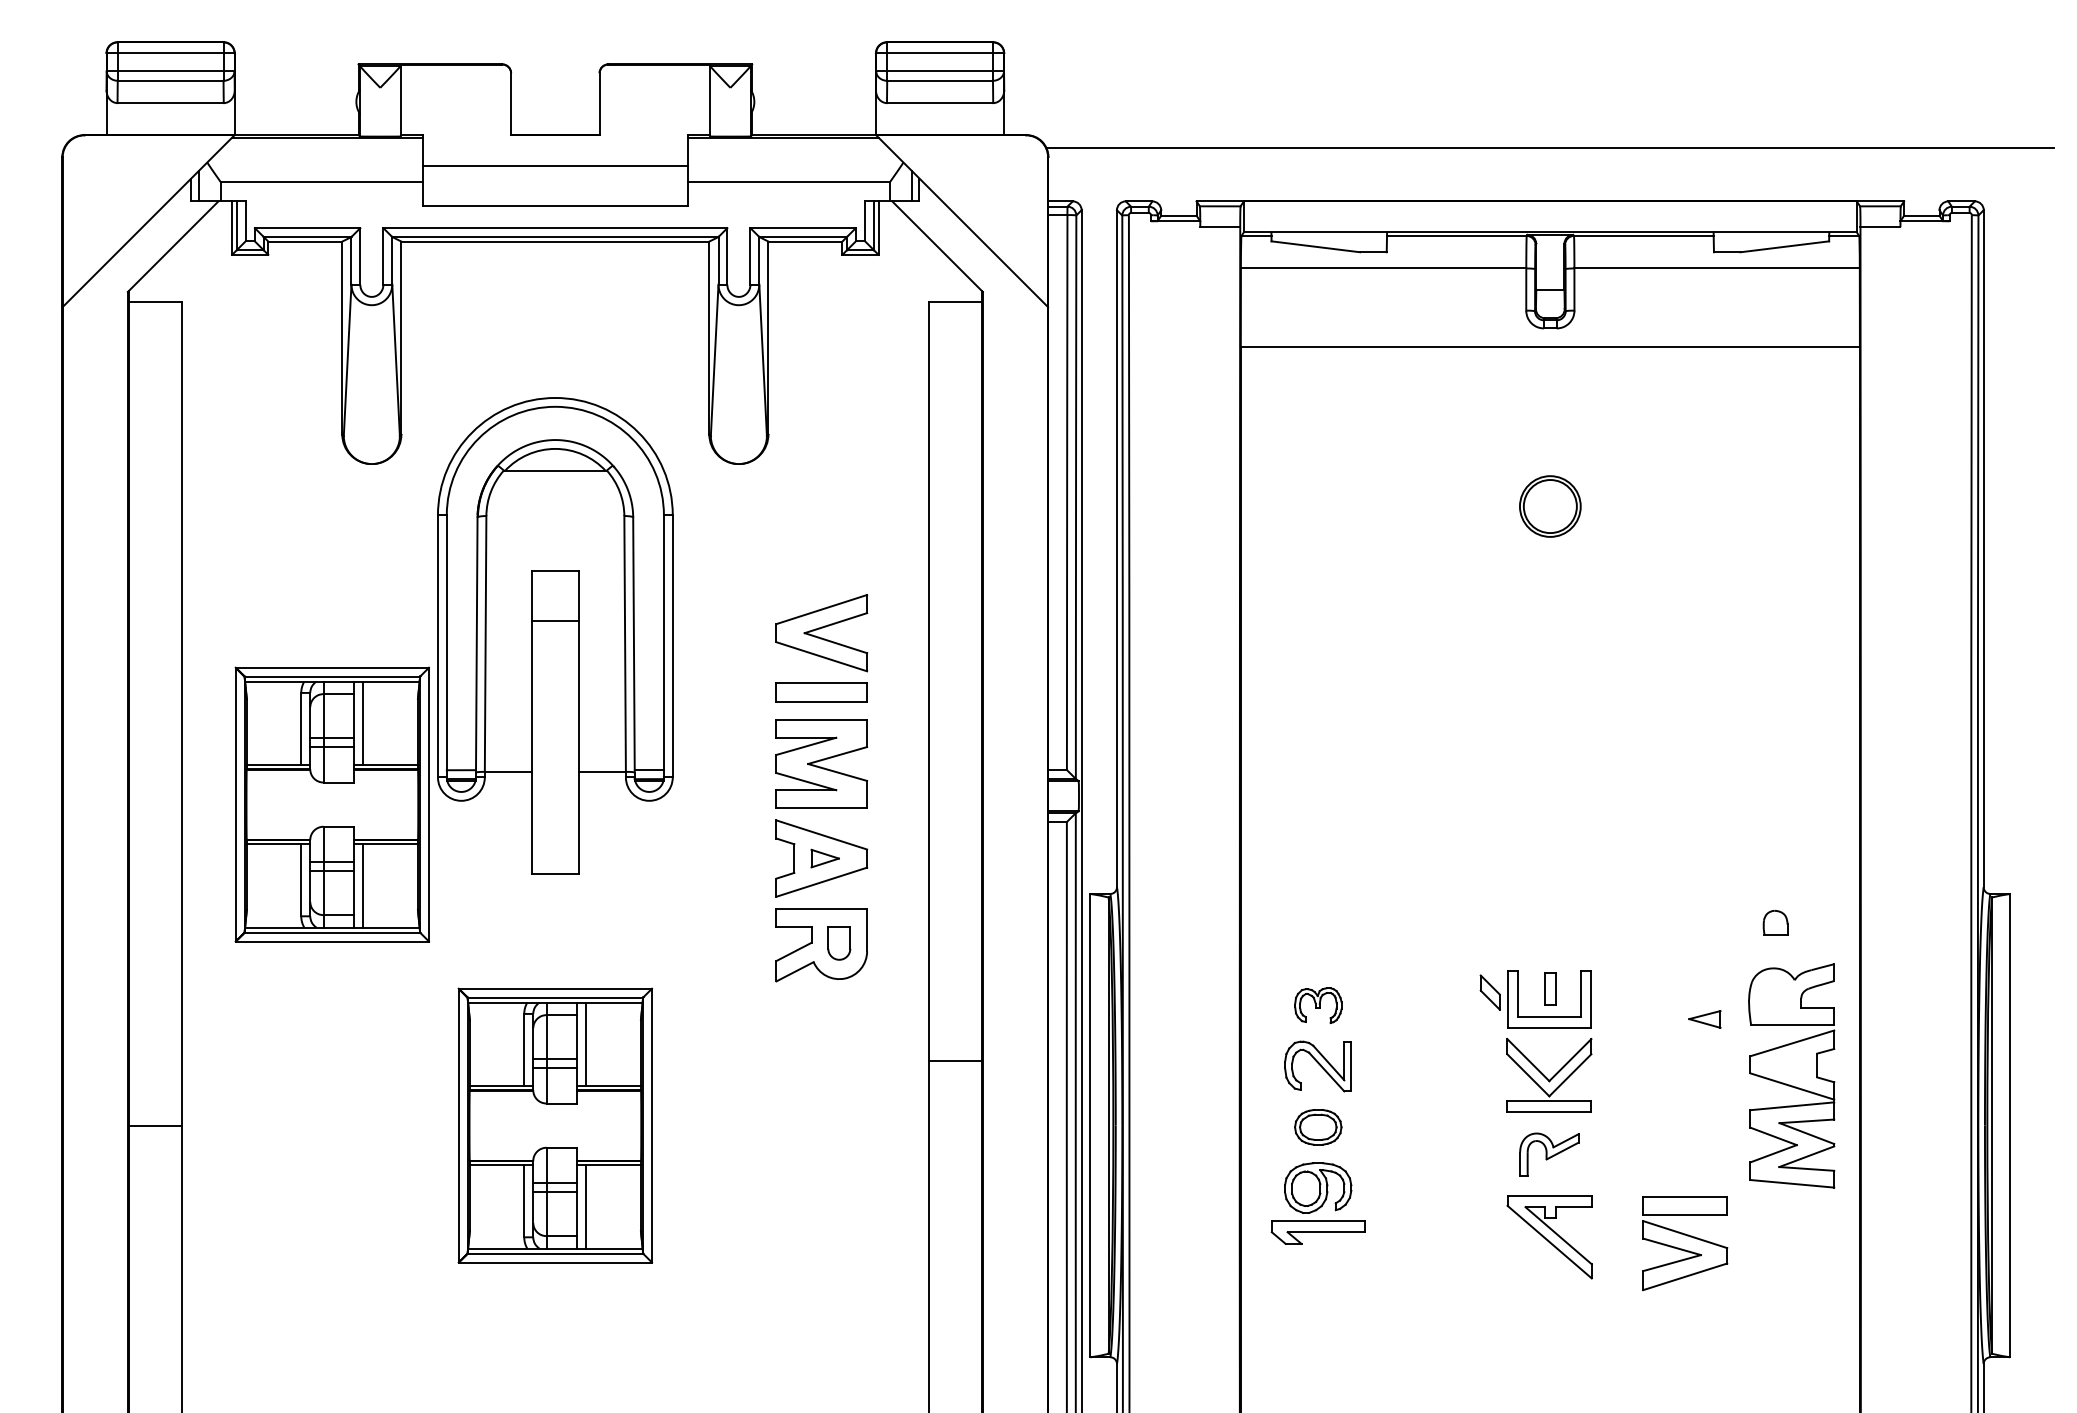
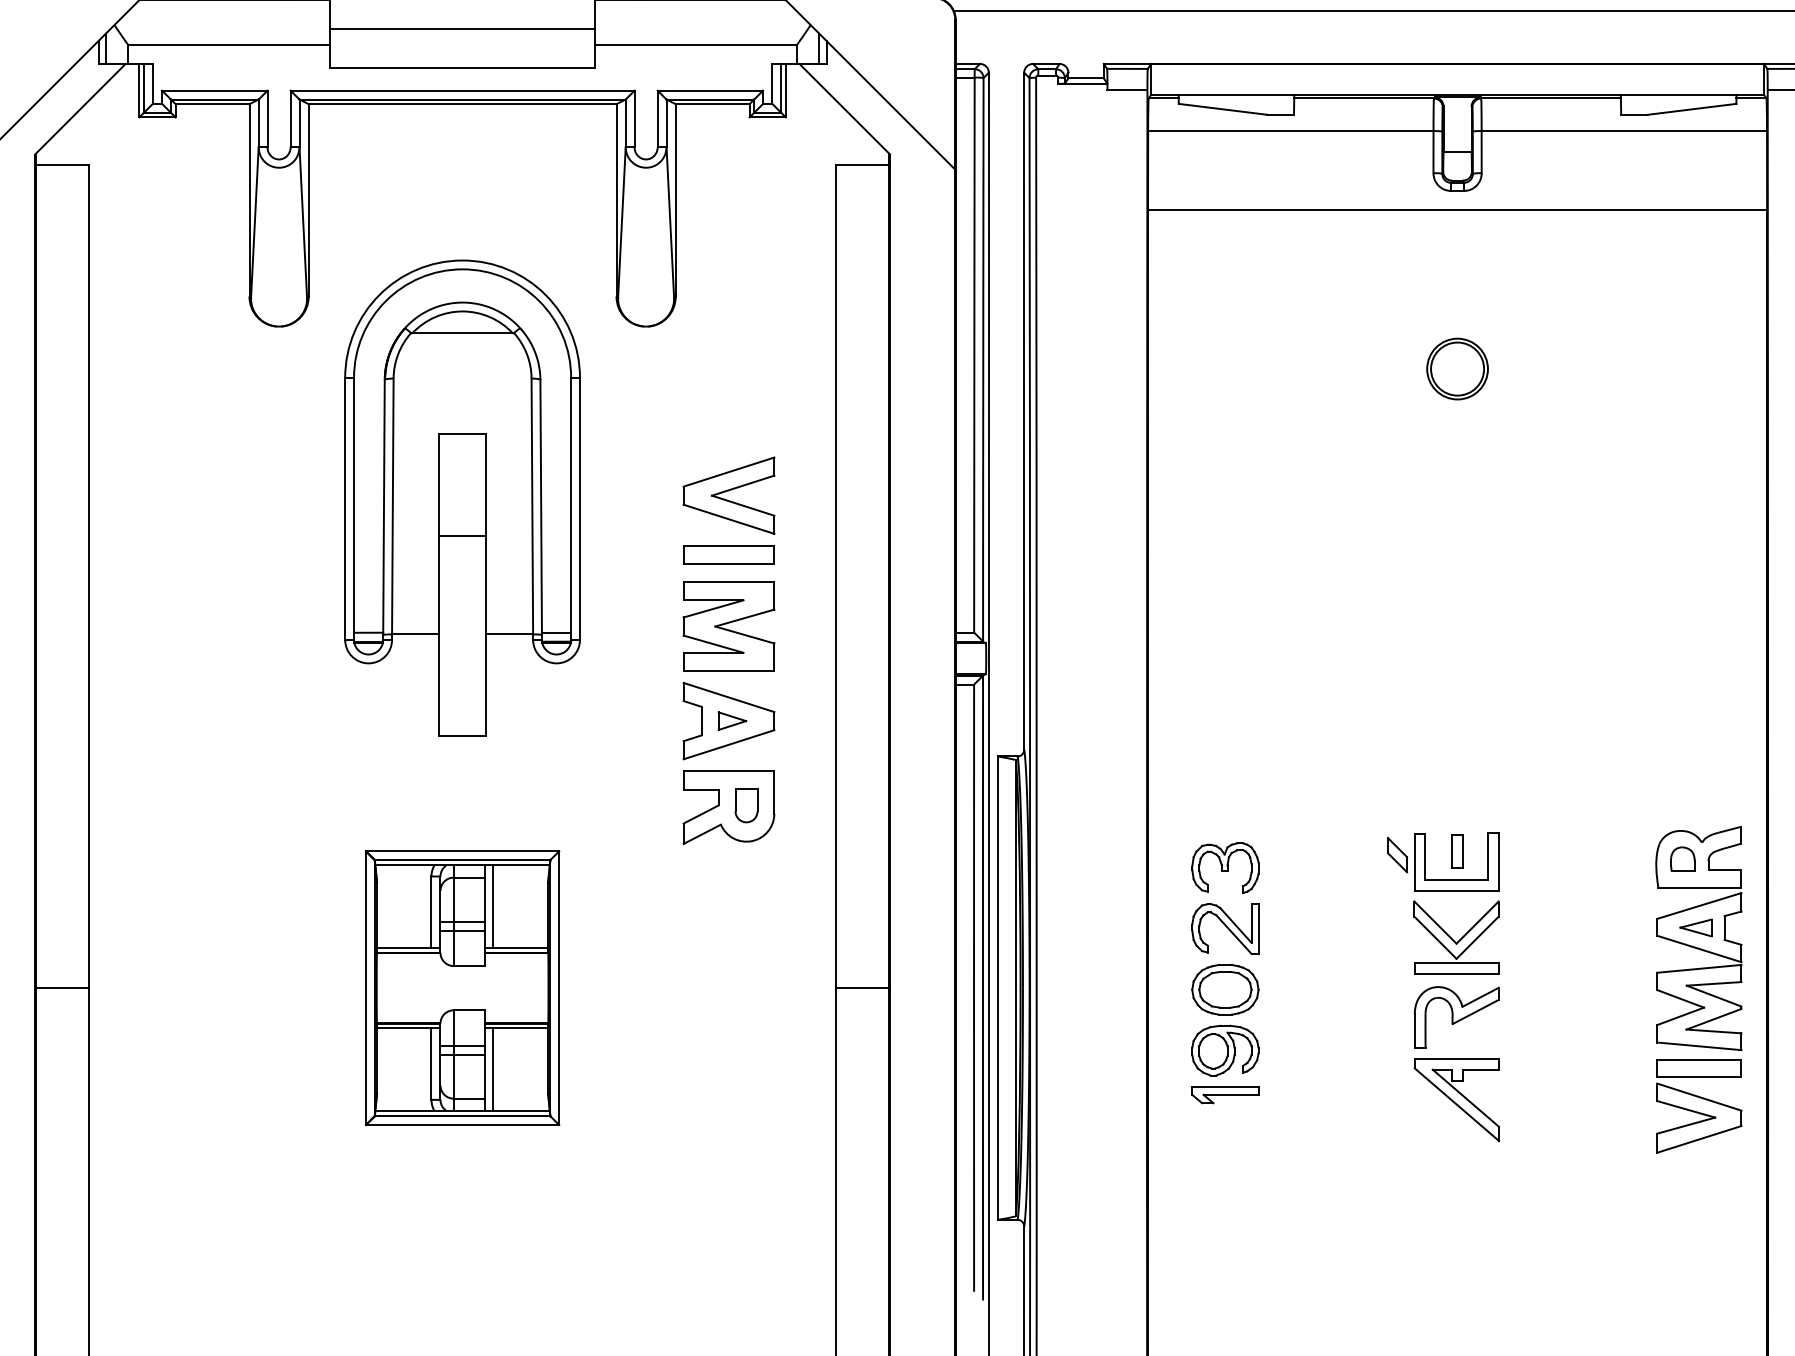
line: (555, 621) -> (462, 536), moved
part: (332, 804) -> (239, 667), removed
part: (1775, 922) -> (1682, 859), moved
part: (1318, 1005) -> (1225, 868), size x1.43
part: (1704, 1019) -> (1695, 928), moved
line: (955, 1060) -> (862, 988), moved
part: (1318, 1127) -> (1225, 990), size x1.43
part: (1549, 1154) -> (1456, 1017), size x1.43
part: (1317, 1232) -> (1224, 1095), size x0.71
part: (1685, 1243) -> (1699, 1106), moved

